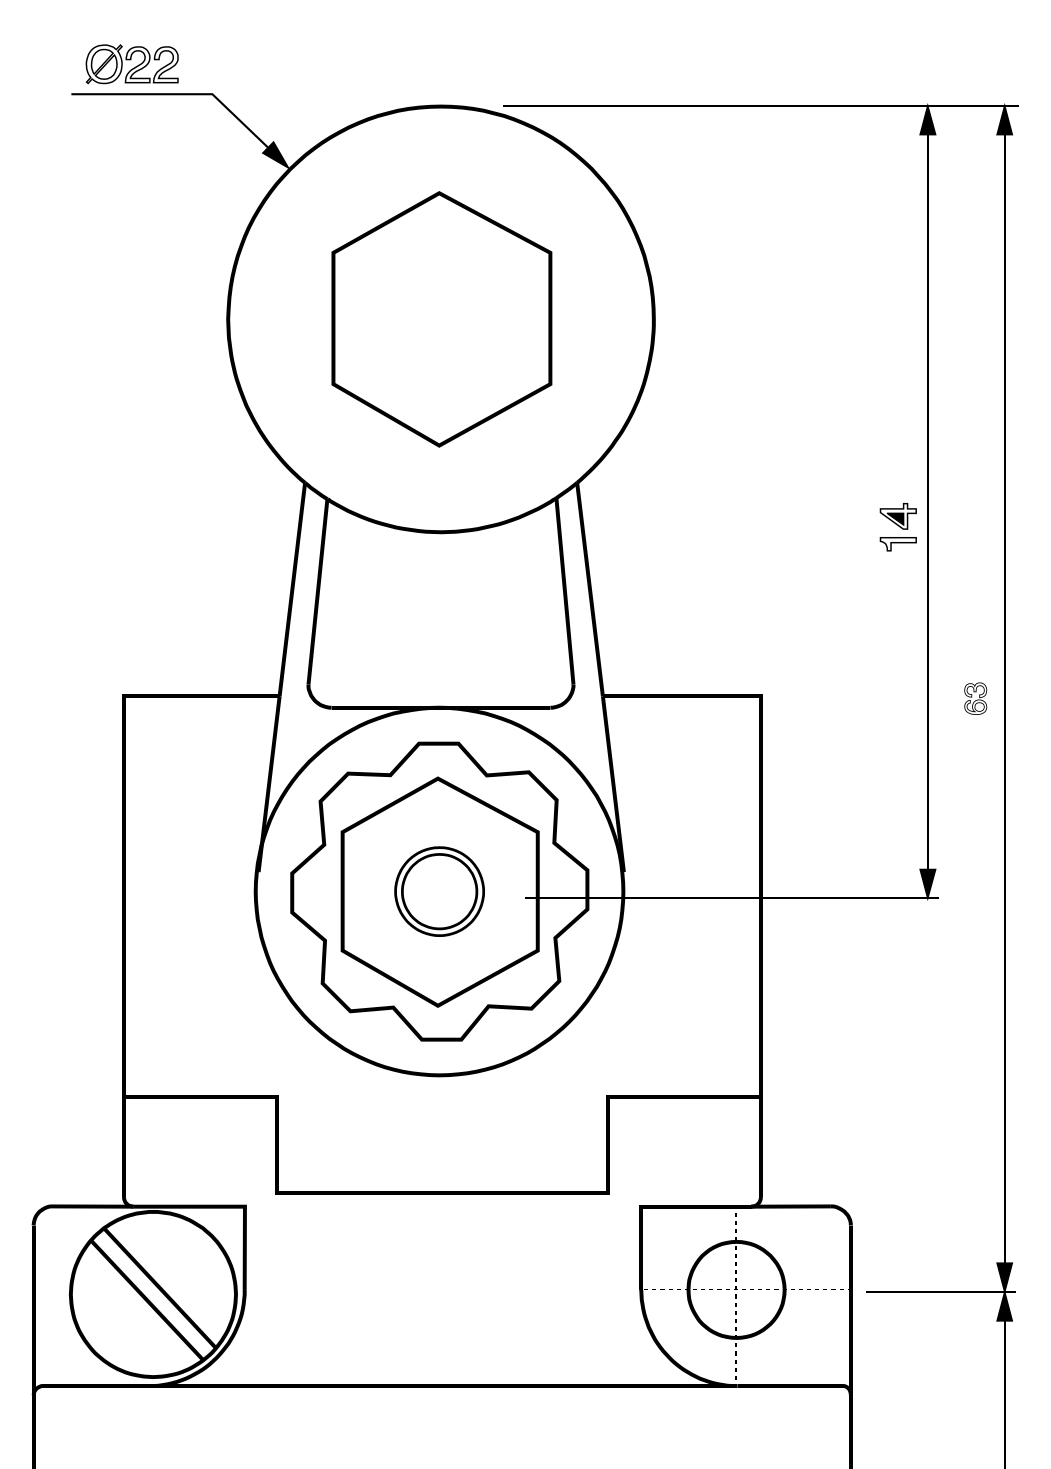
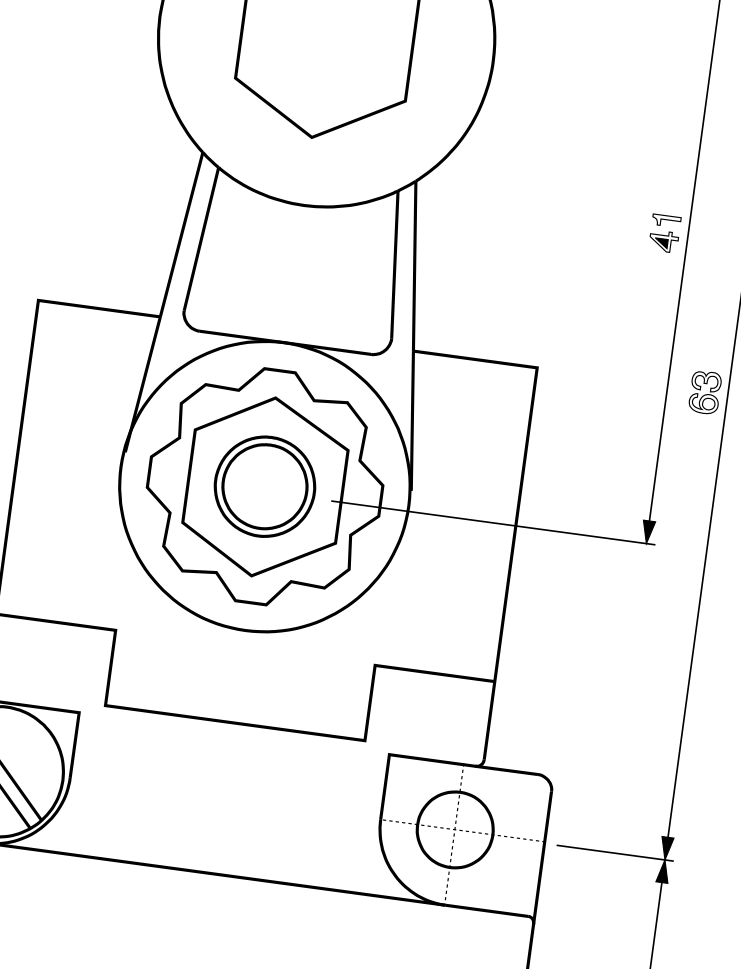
part: (897, 544) -> (665, 221), moved
part: (975, 698) -> (704, 392), size x1.67
part: (439, 891) -> (264, 486), size x1.43

